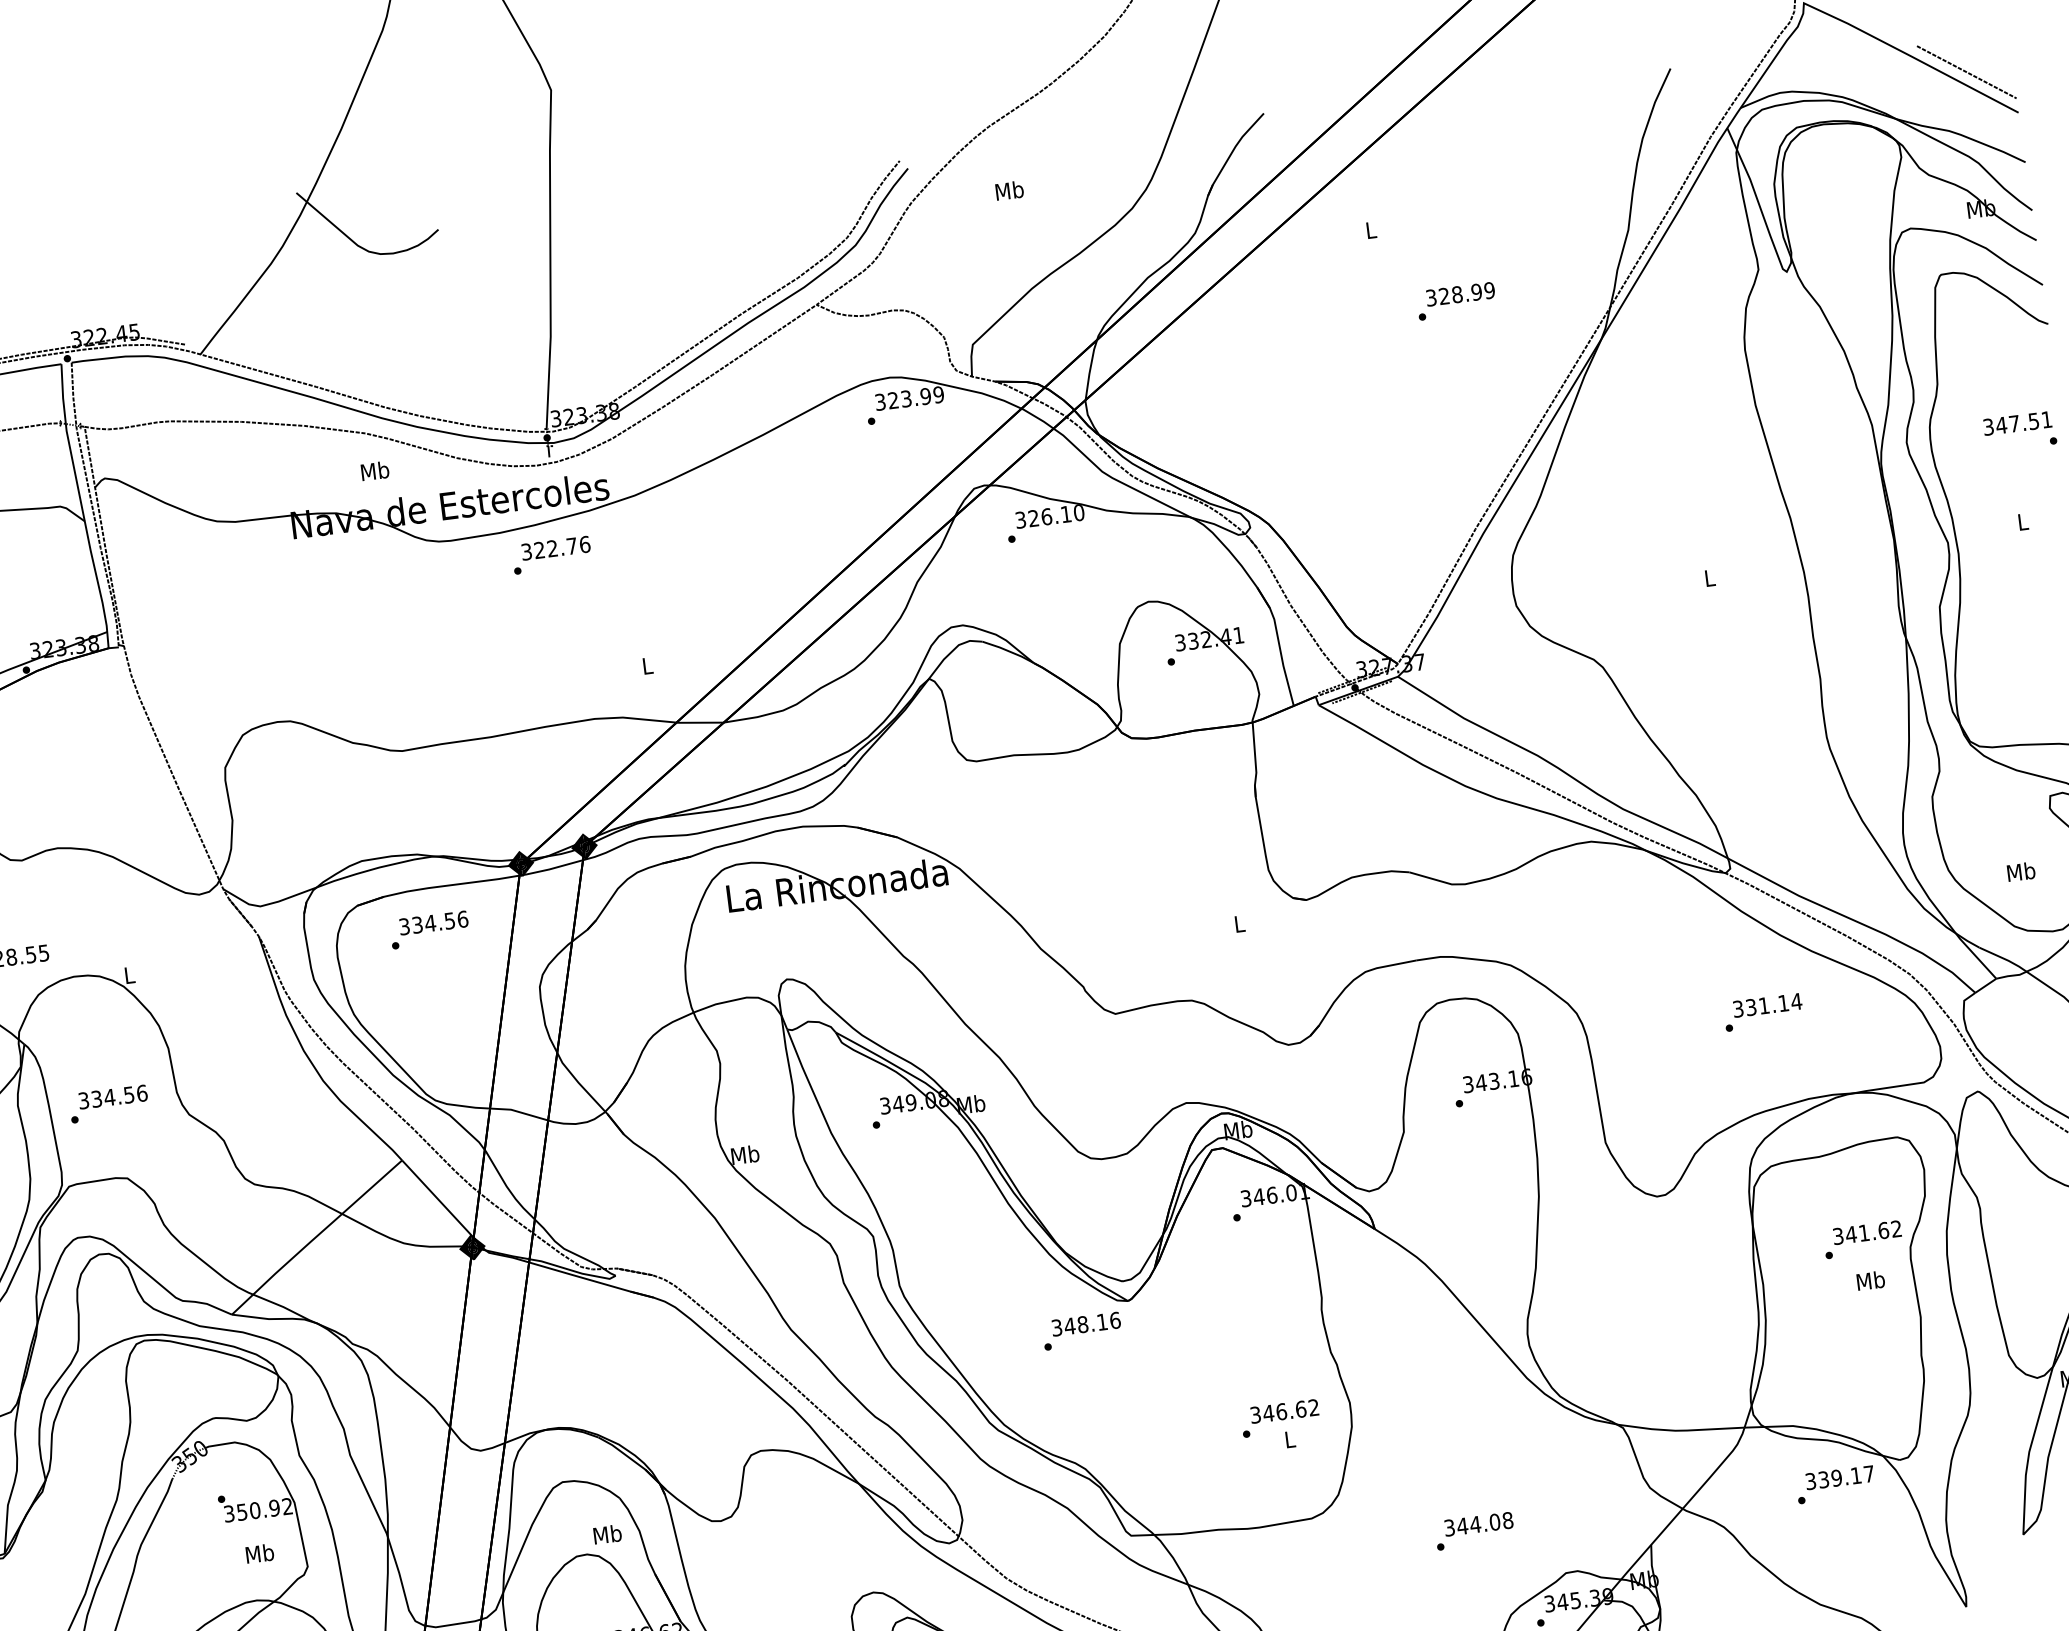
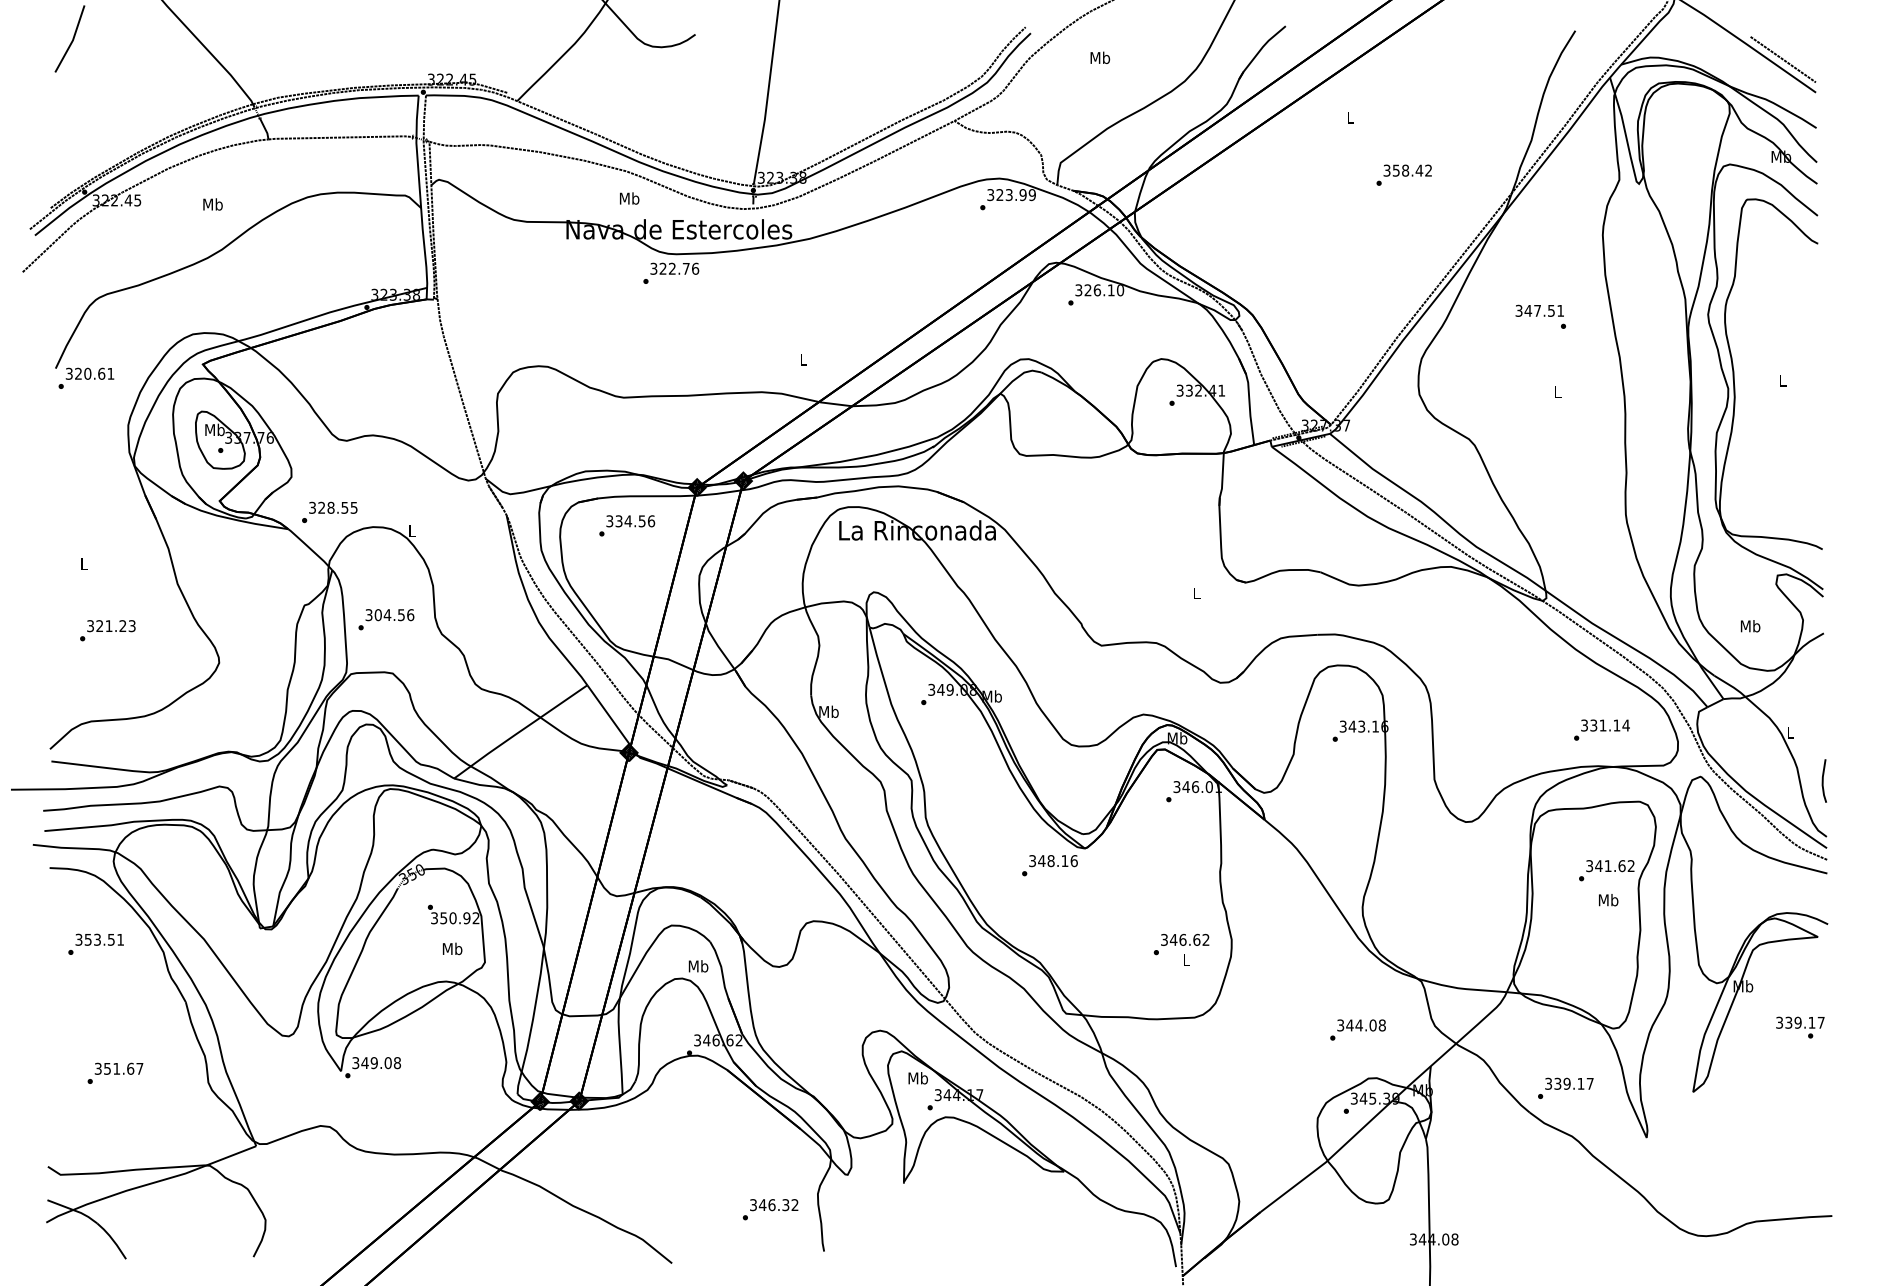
text: (1466, 293) -> (1412, 170), 328.99 -> 358.42
text: (2019, 431) -> (1540, 316), moved
text: (552, 553) -> (671, 272), moved
text: (1762, 1011) -> (1601, 729), moved
text: (95, 1099) -> (377, 615), 334.56 -> 304.56
text: (1835, 1483) -> (1565, 1087), moved
text: (1473, 1530) -> (1357, 1029), moved

